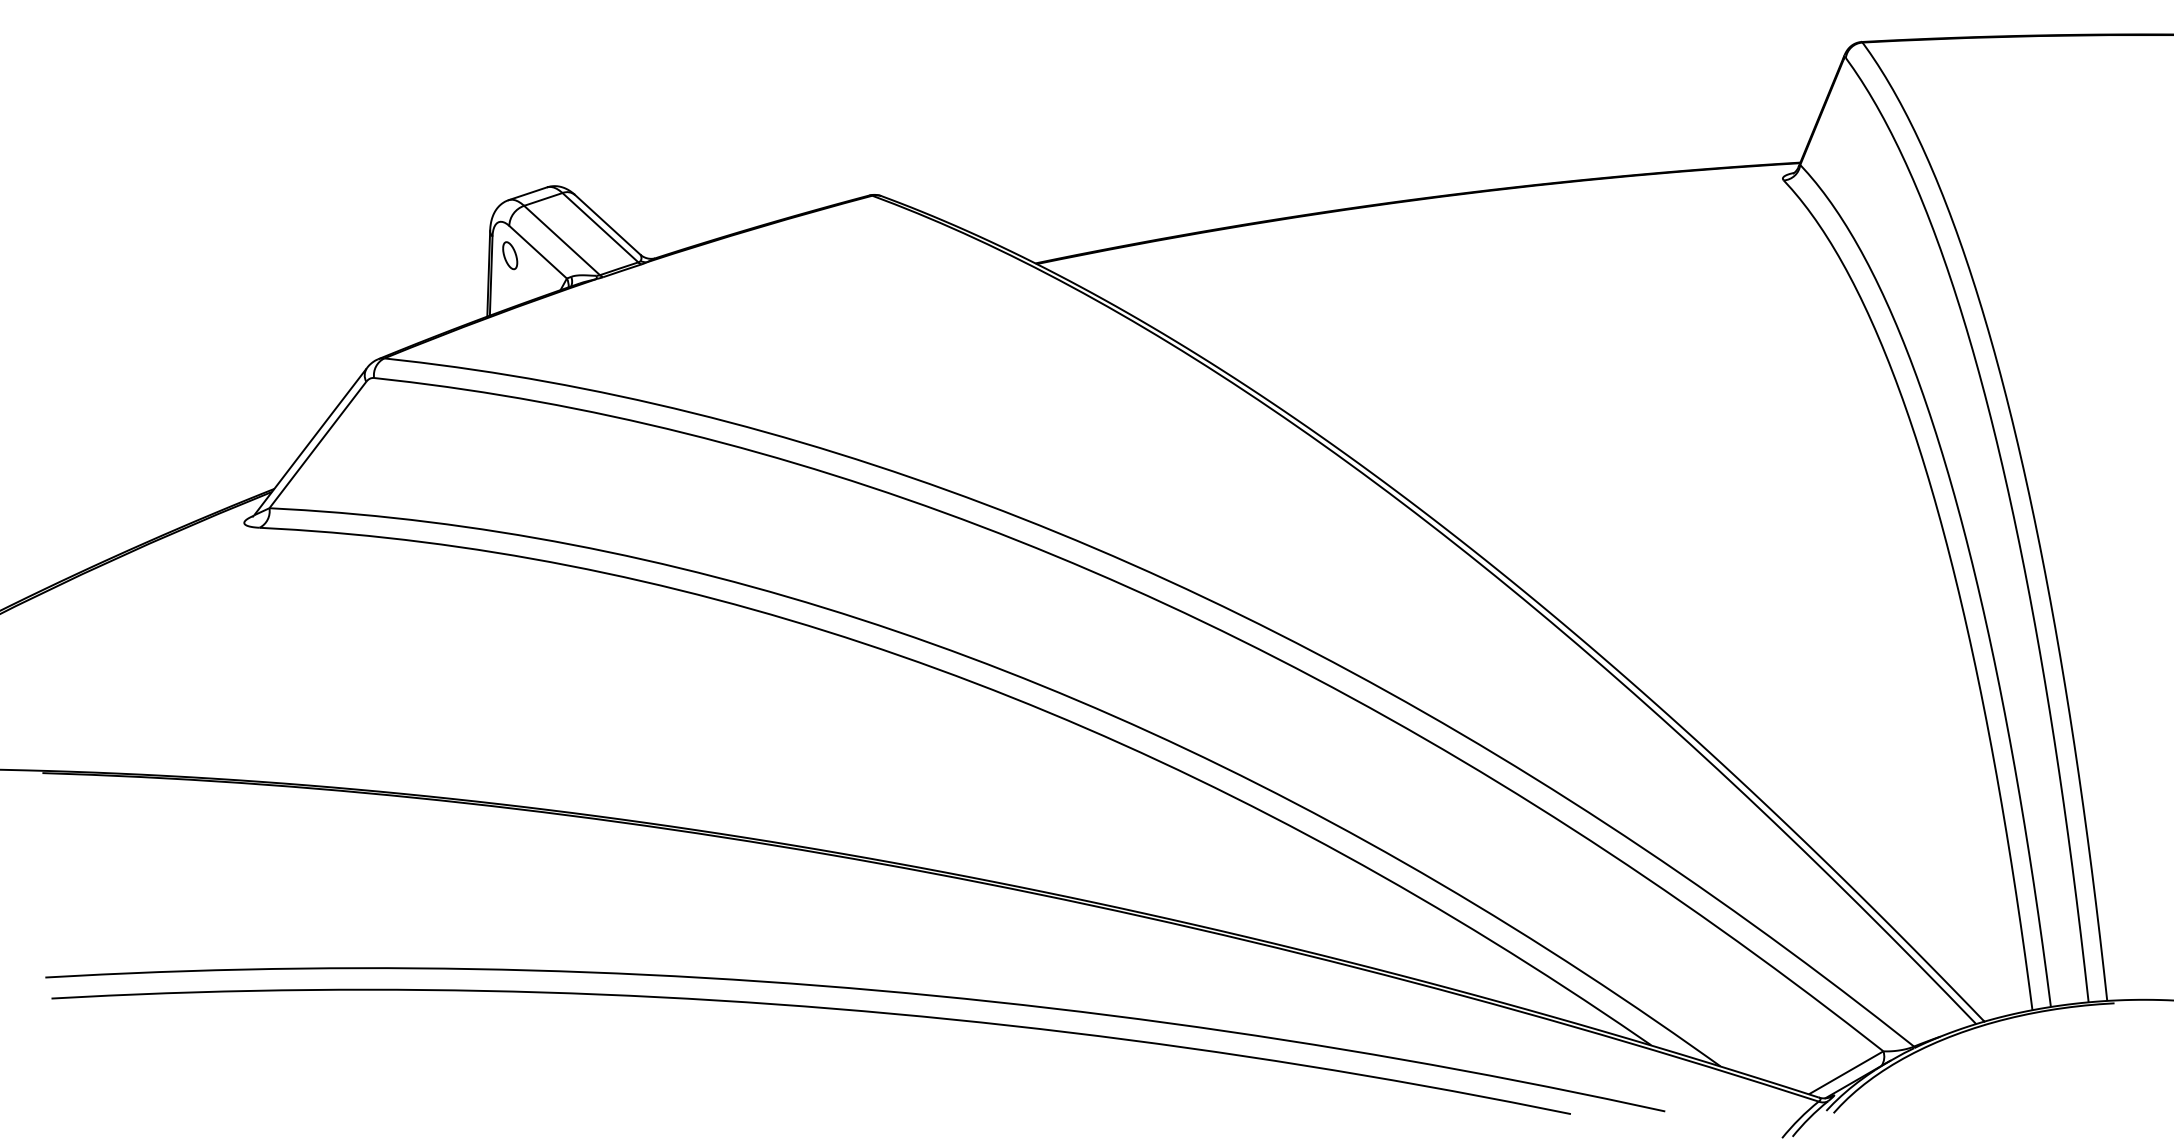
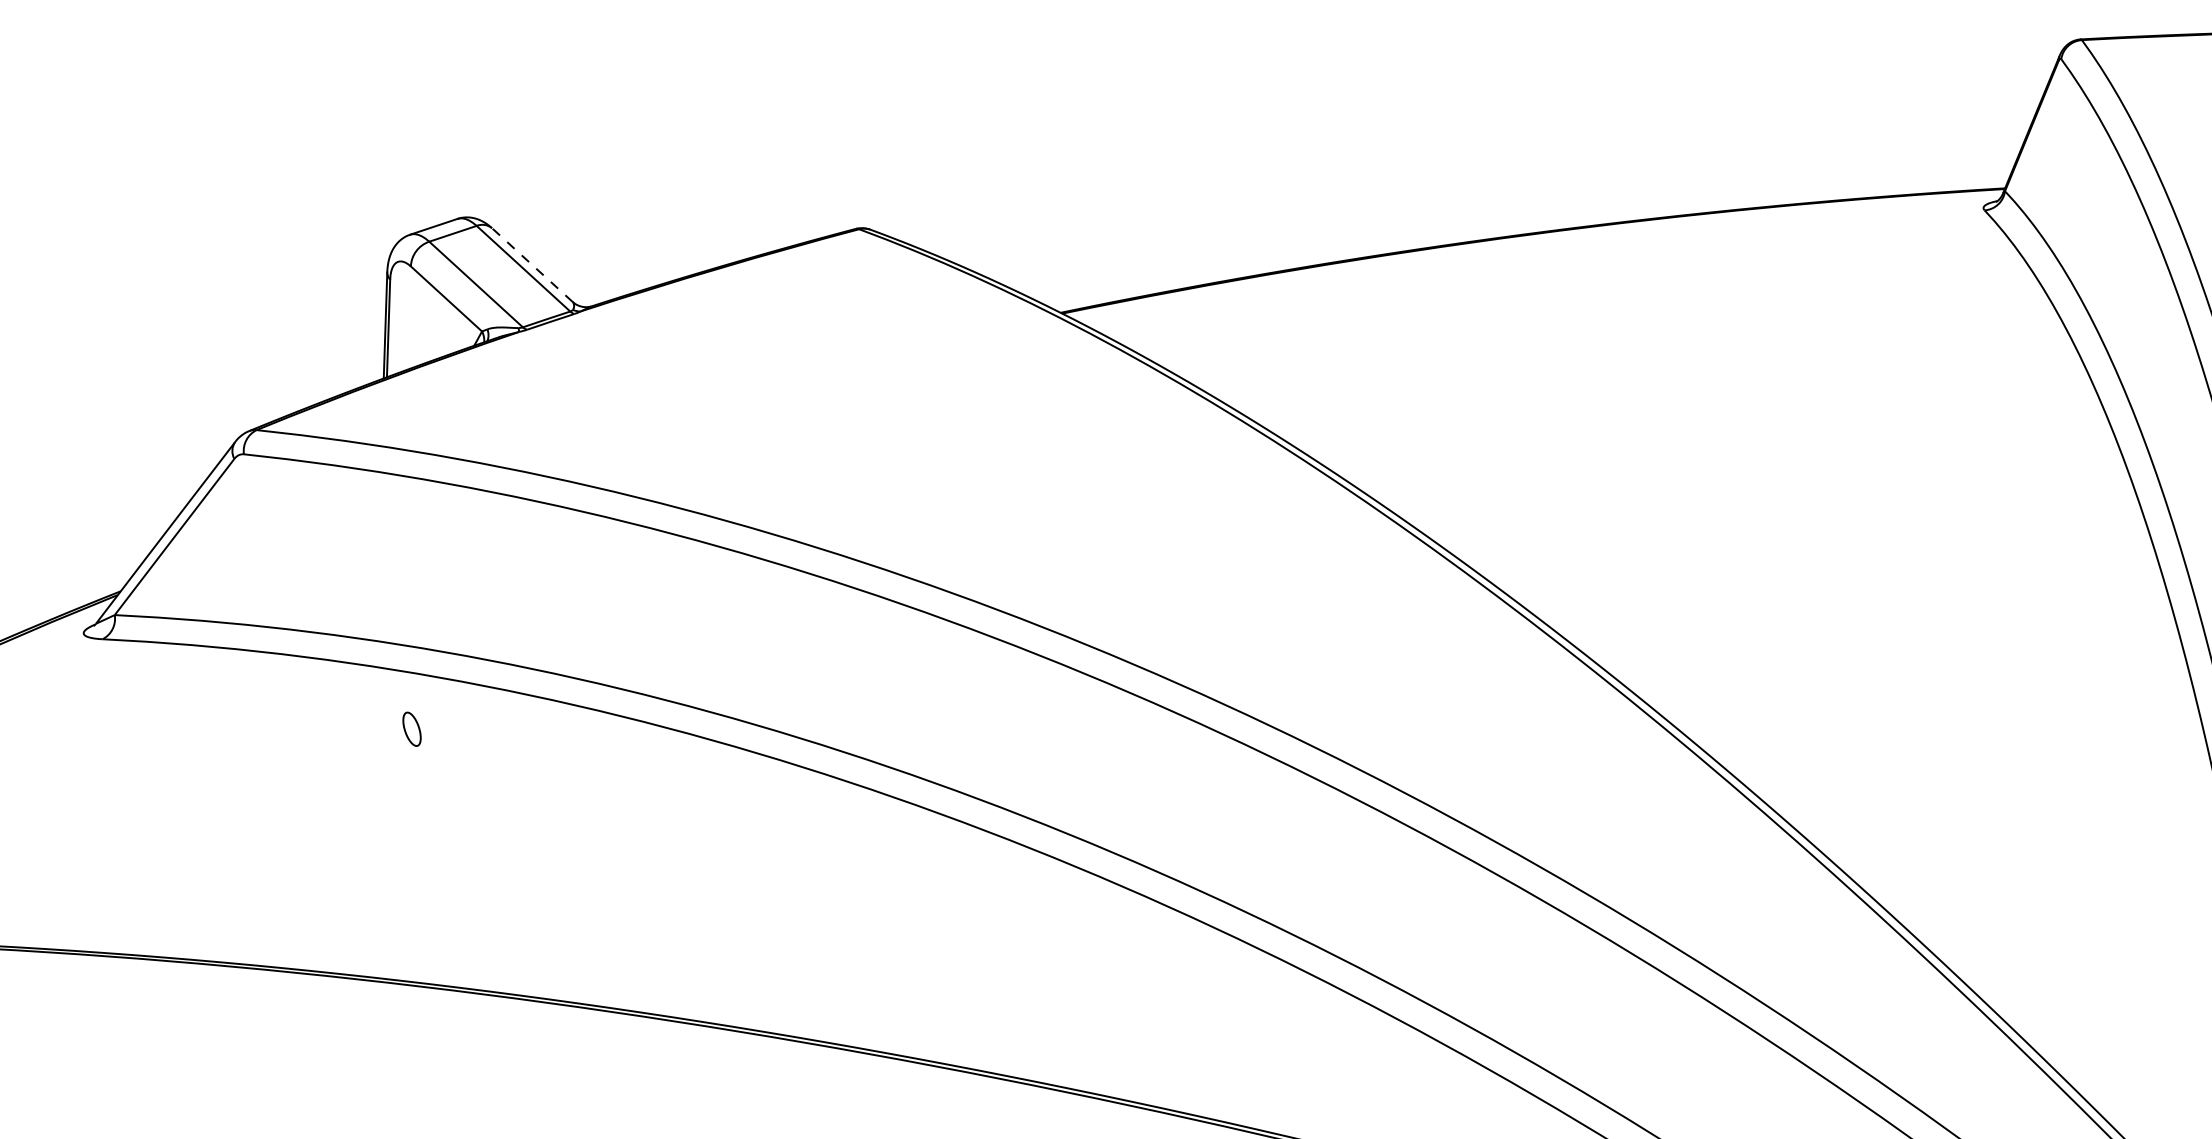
line: (607, 224) -> (532, 264), solid -> dashed
part: (510, 255) -> (412, 729), moved

